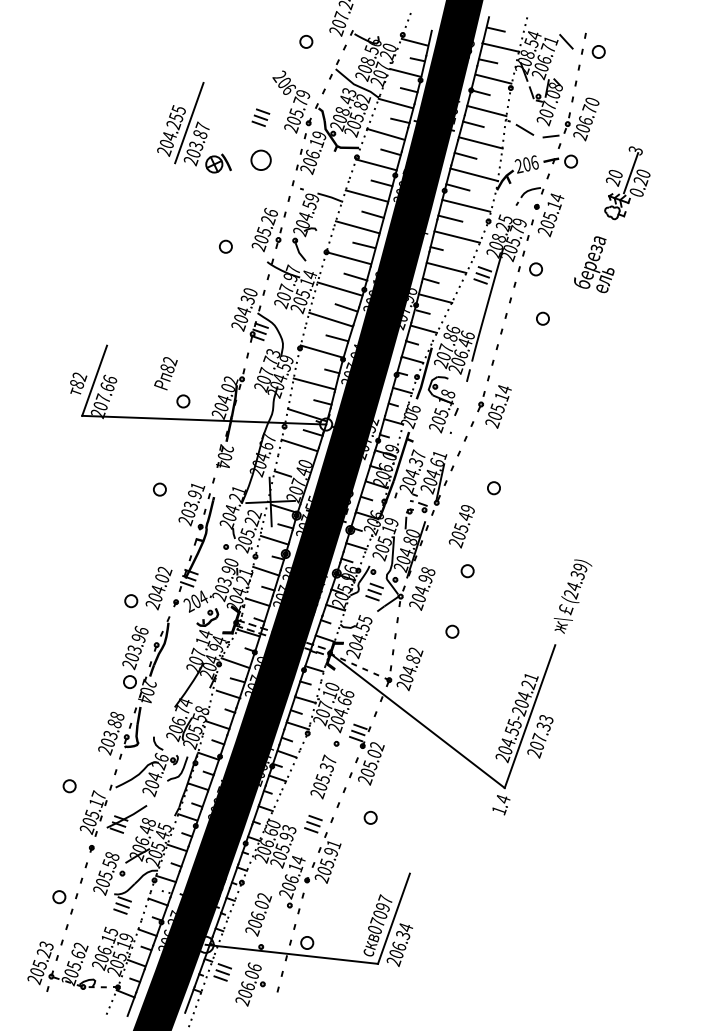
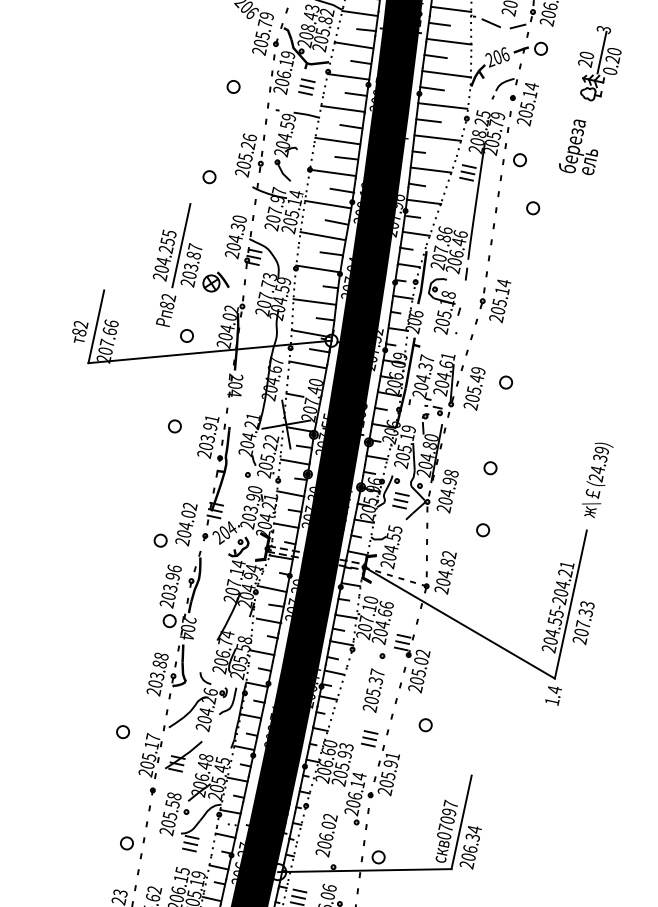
part: (260, 117) -> (306, 86), moved
part: (194, 127) -> (187, 249), moved
circle: (261, 160) -> (233, 87), size x0.62
text: (461, 526) -> (474, 388), moved

